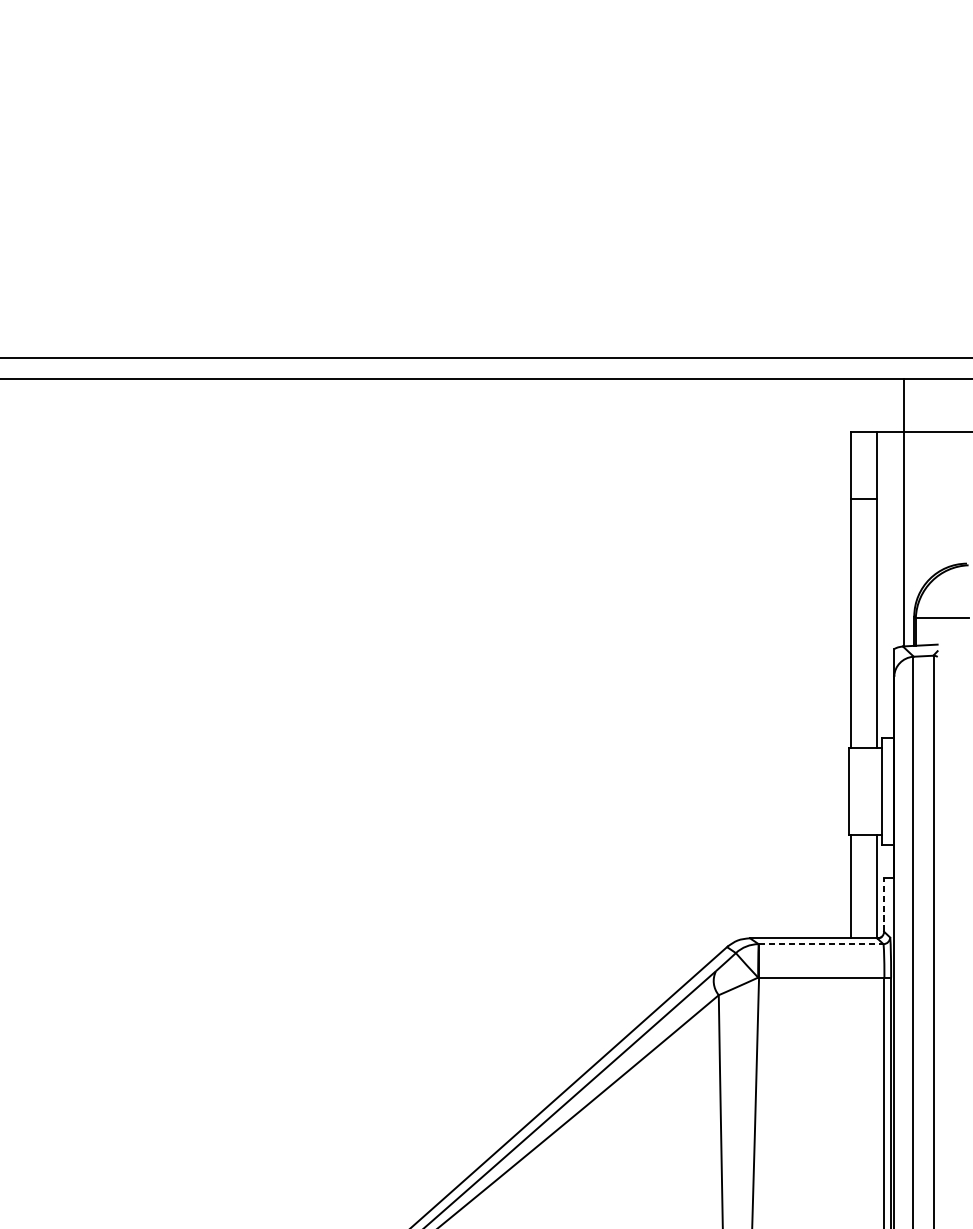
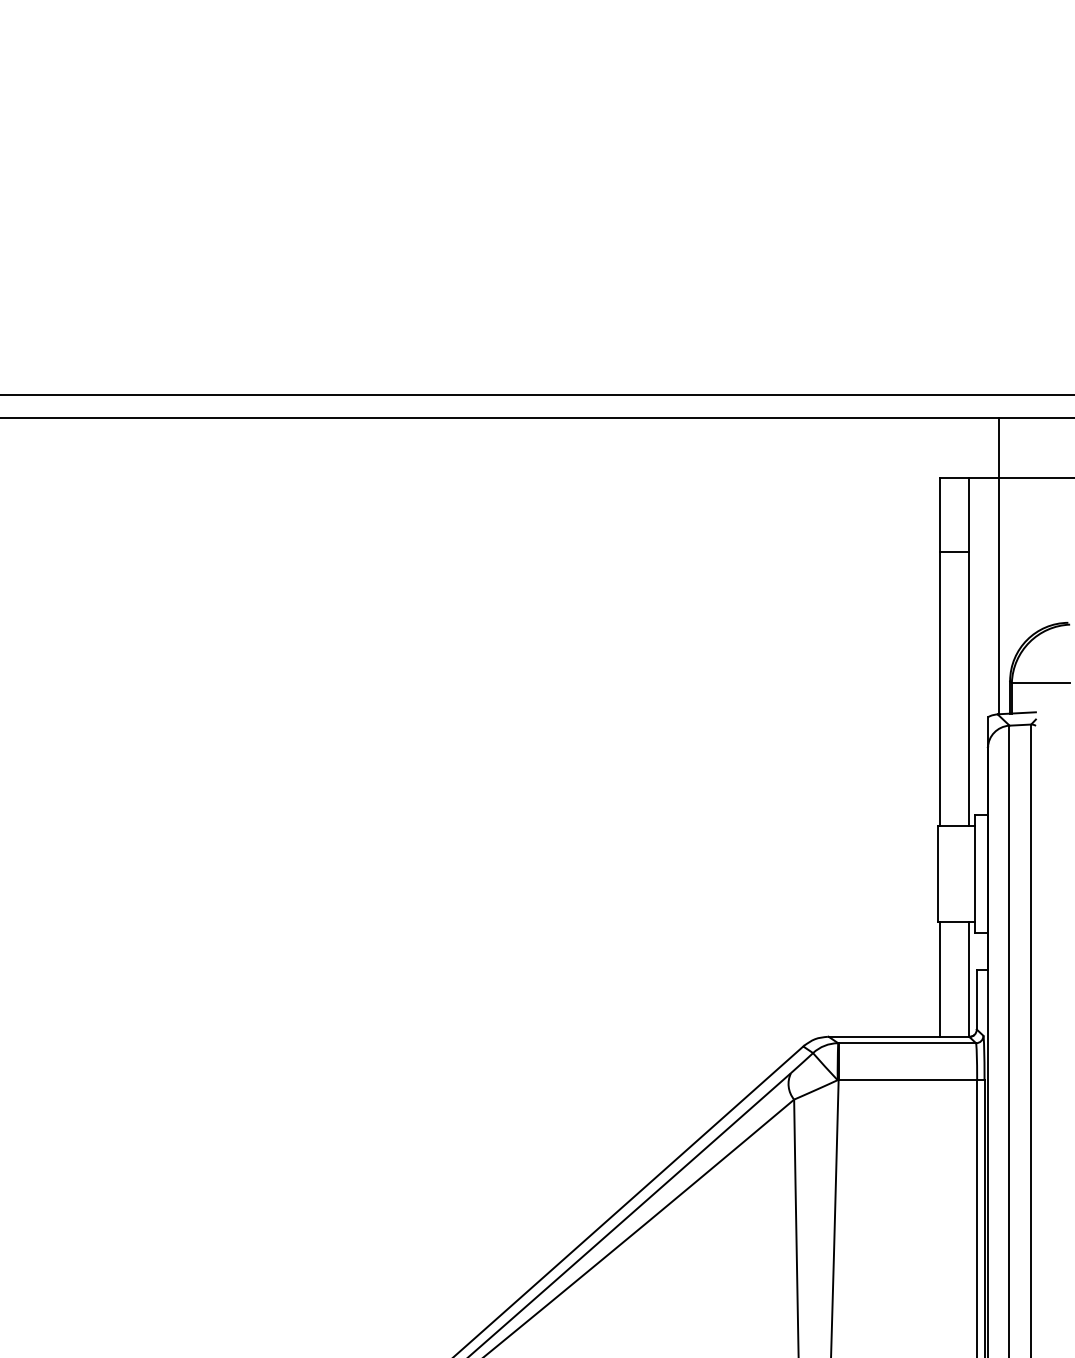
line: (883, 904) -> (976, 999), dashed -> solid
line: (821, 944) -> (907, 1043), dashed -> solid

